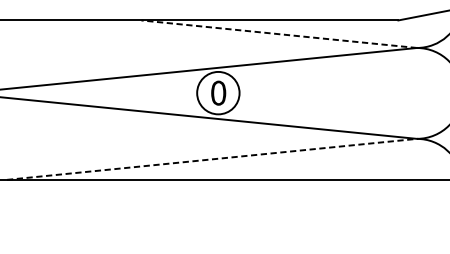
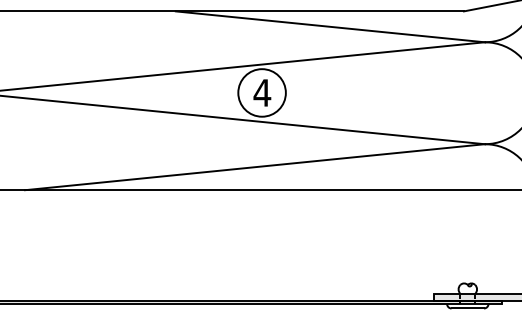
line: (278, 33) -> (329, 26), dashed -> solid
text: (218, 92) -> (262, 92), 0 -> 4
line: (212, 159) -> (255, 167), dashed -> solid

